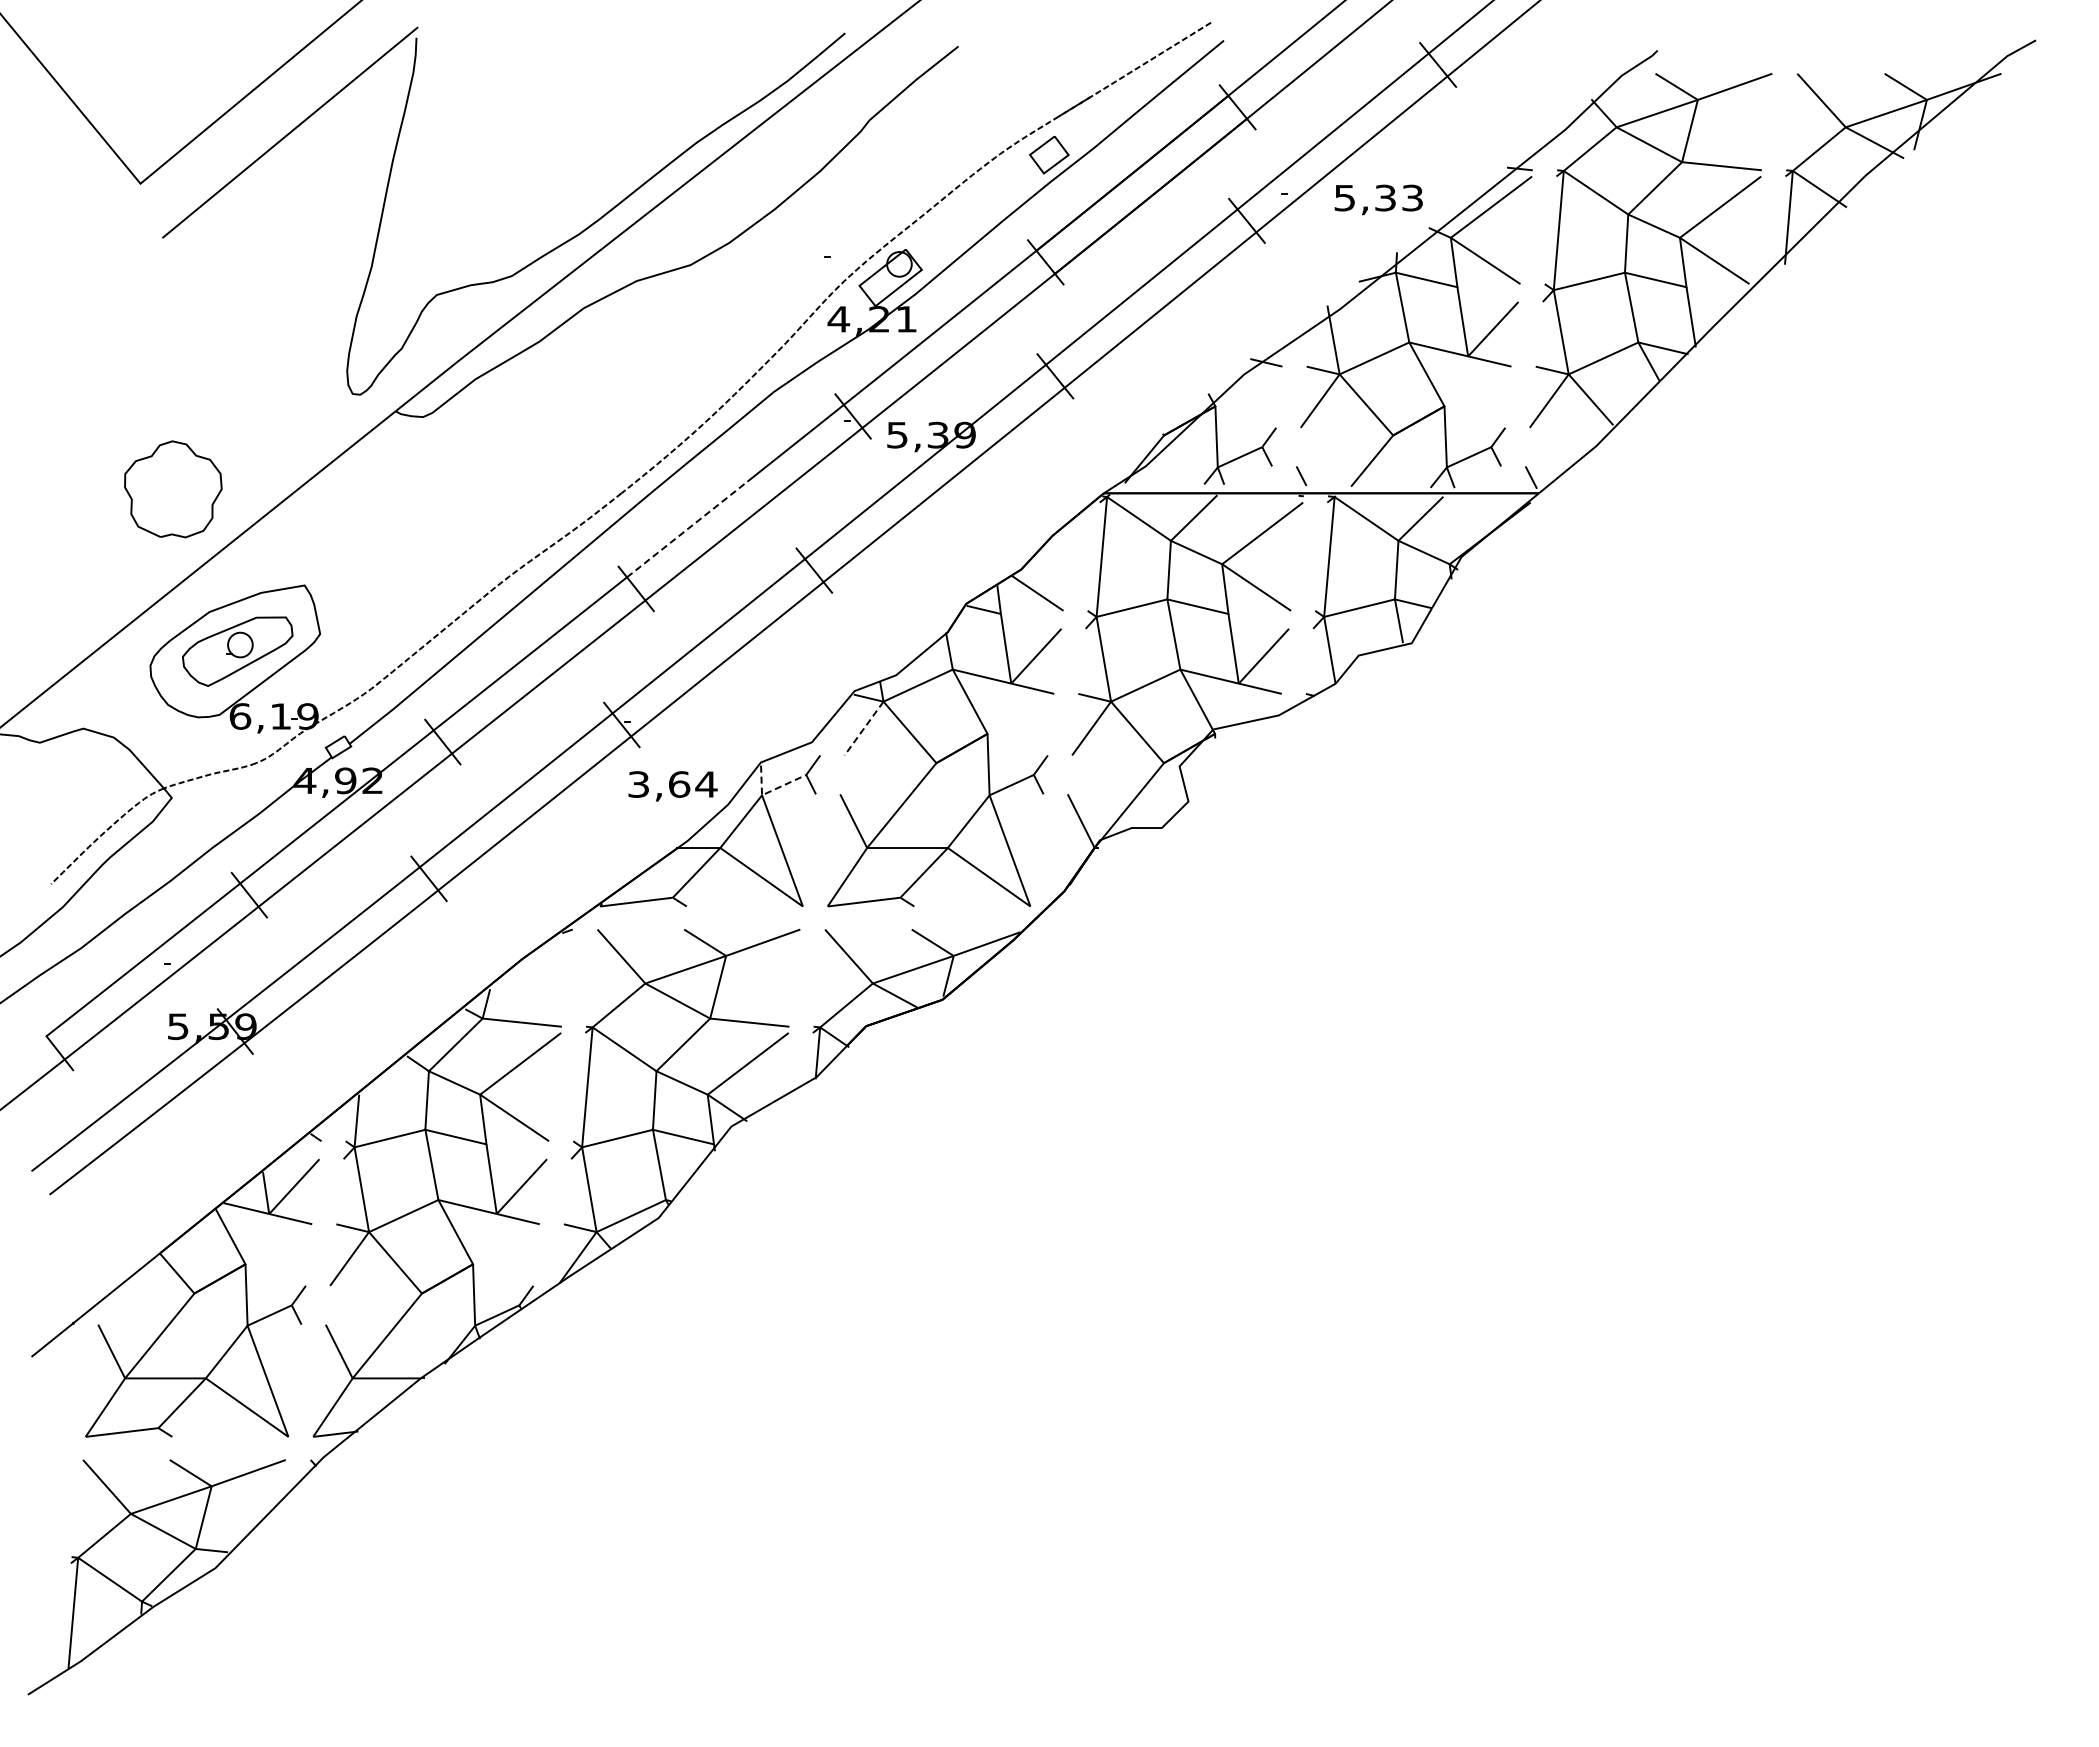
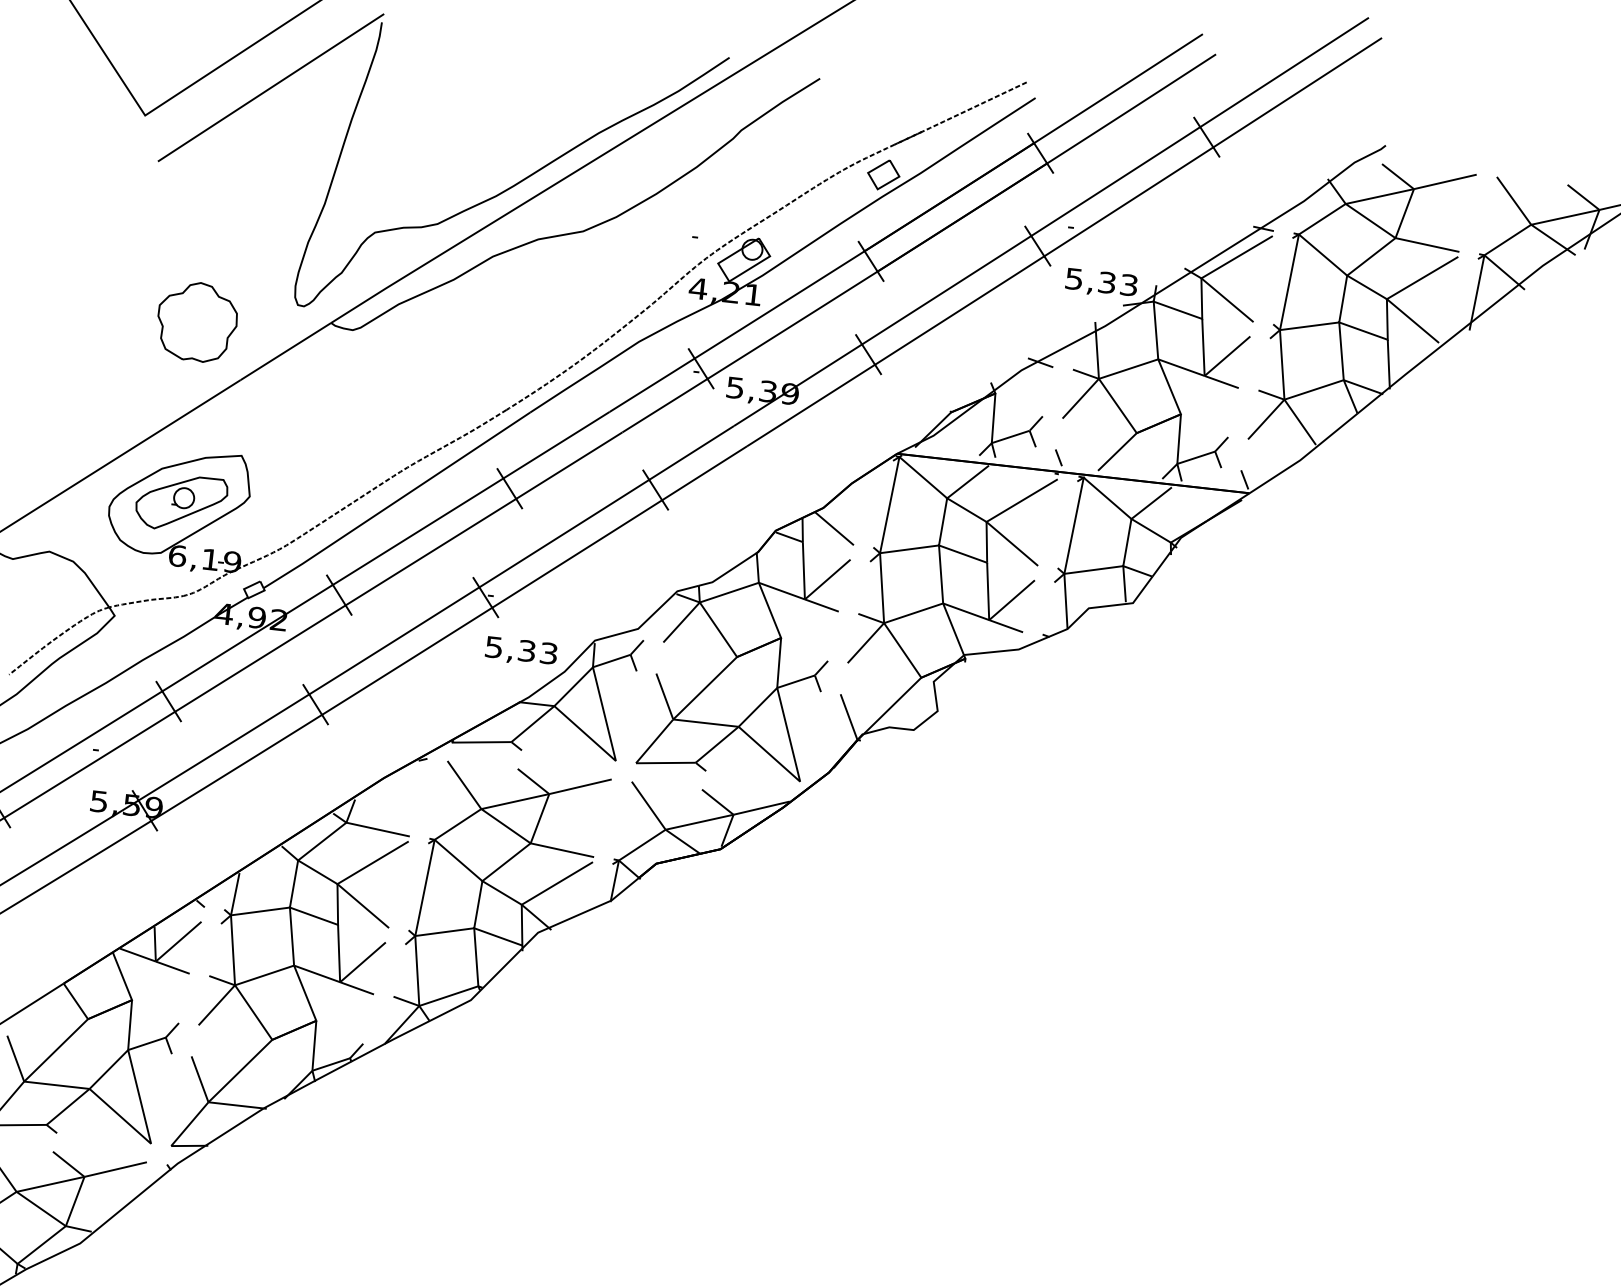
text: (1378, 199) -> (1101, 283), moved
part: (173, 489) -> (197, 322), moved
line: (687, 529) -> (556, 445), dashed -> solid
line: (863, 728) -> (681, 622), dashed -> solid
text: (673, 784) -> (522, 650), 3,64 -> 5,33
line: (770, 791) -> (600, 664), dashed -> solid

